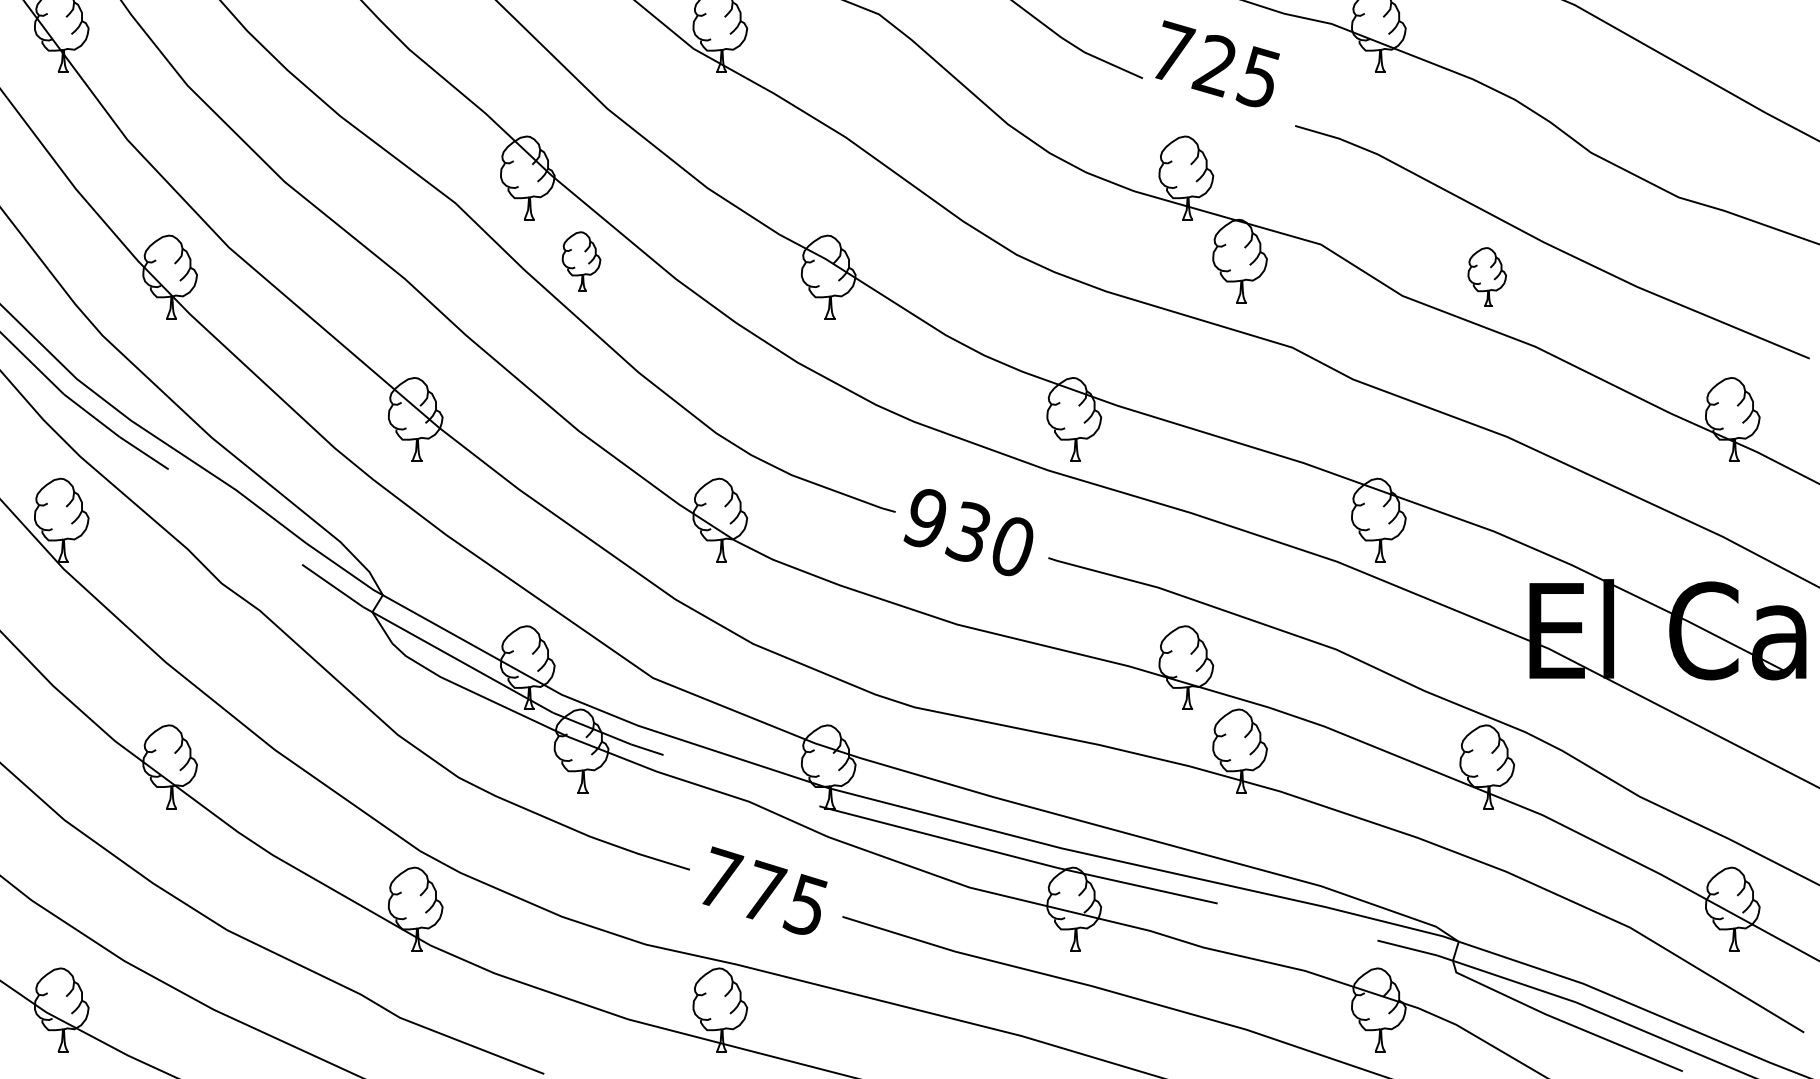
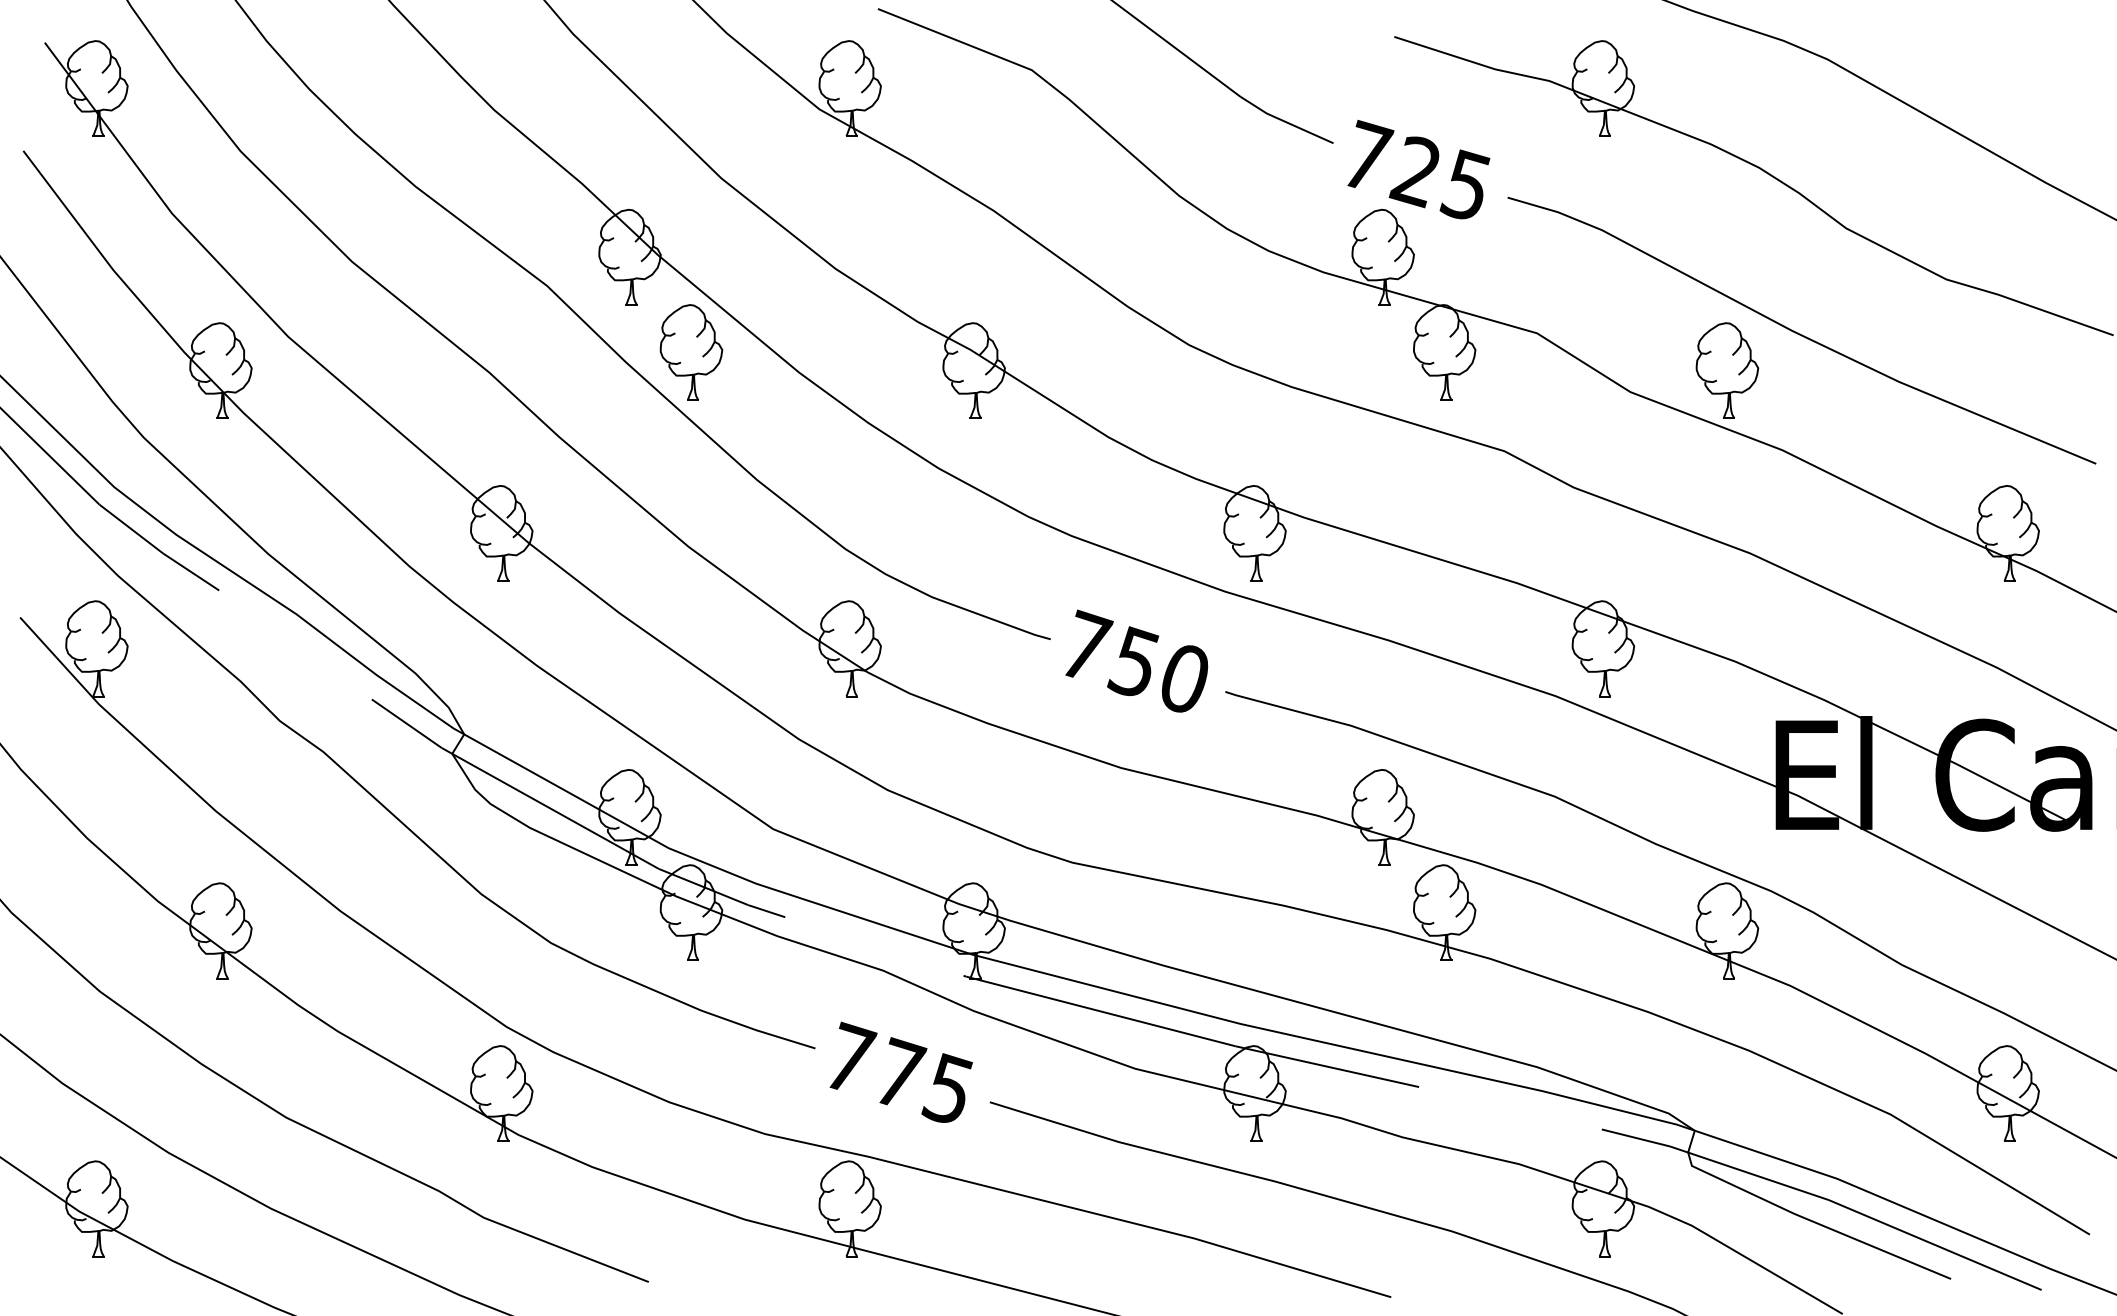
text: (1217, 63) -> (1418, 169), moved
part: (581, 261) -> (691, 352), size x1.43
part: (1487, 277) -> (1727, 370), size x1.43
text: (947, 523) -> (1109, 652), 930 -> 750

